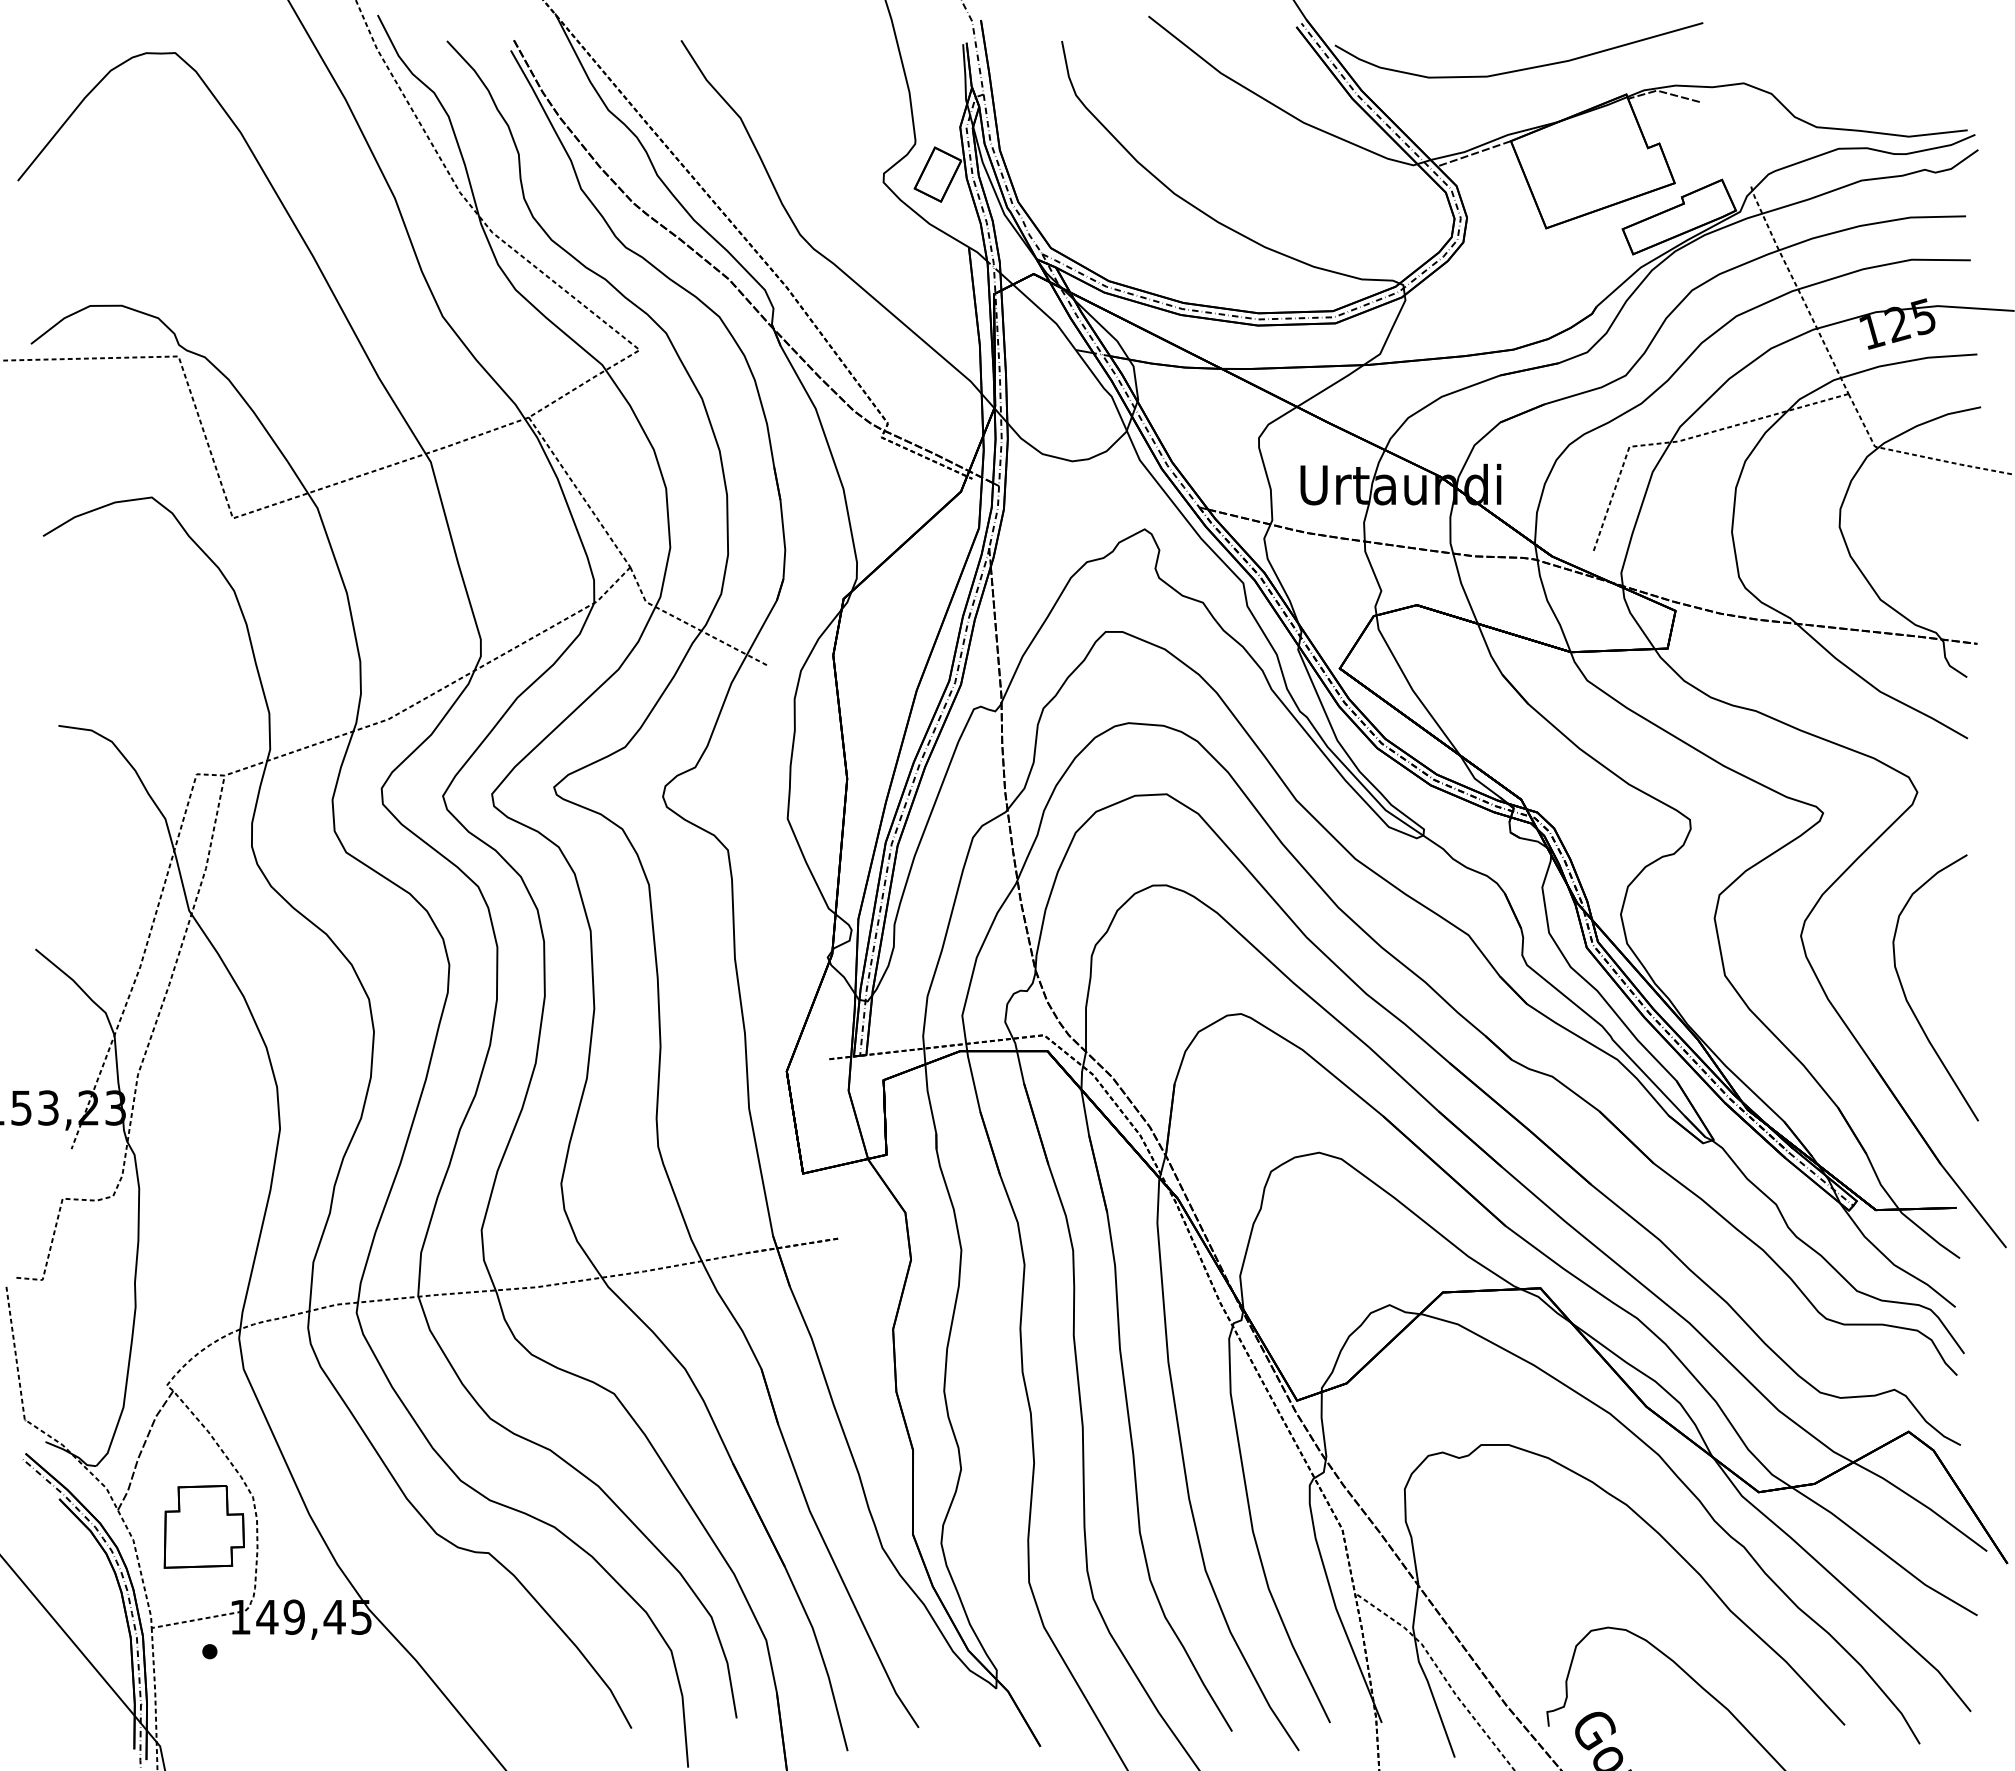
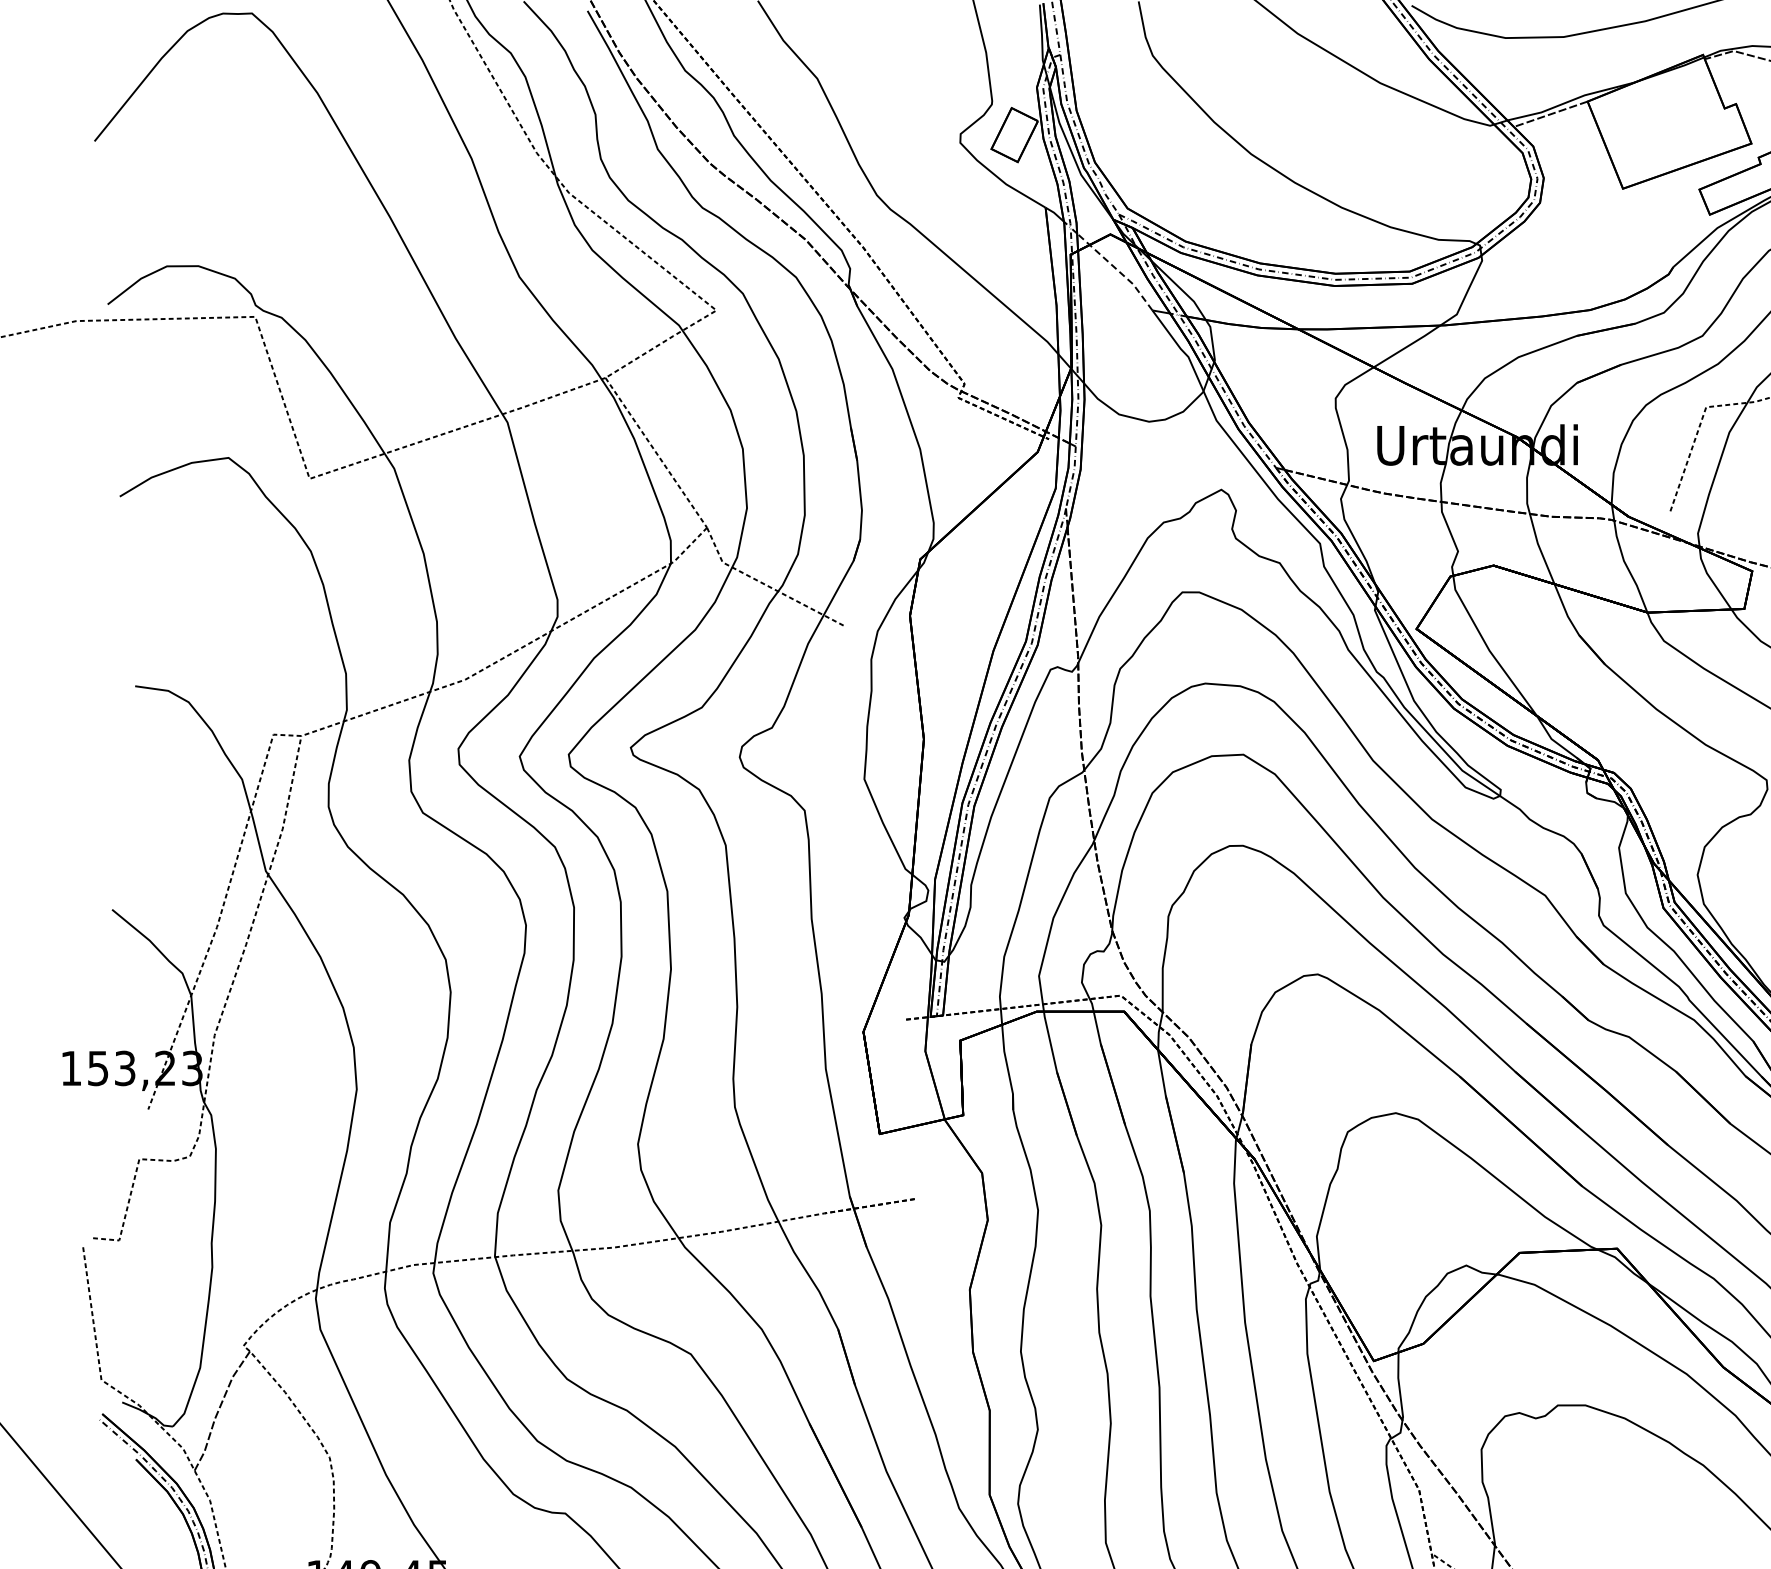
line: (1041, 309) -> (1118, 269), solid -> dashed
part: (203, 1526) -> (280, 1486), removed

